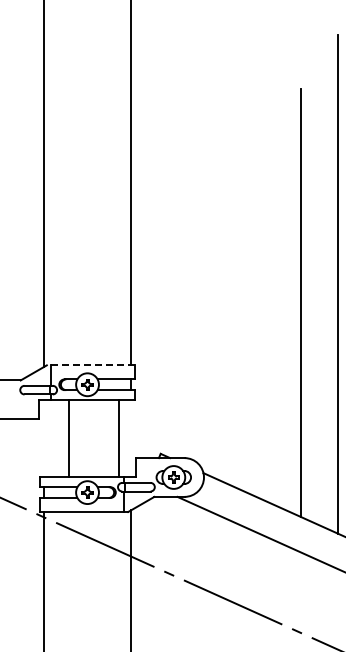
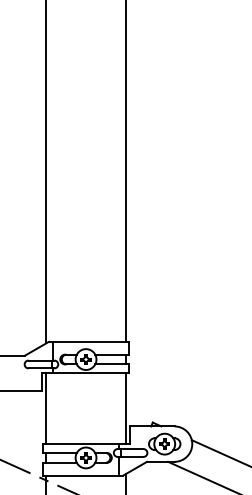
line: (90, 365) -> (88, 341), dashed -> solid
line: (68, 438) -> (45, 408), moved
line: (119, 438) -> (126, 408), moved

